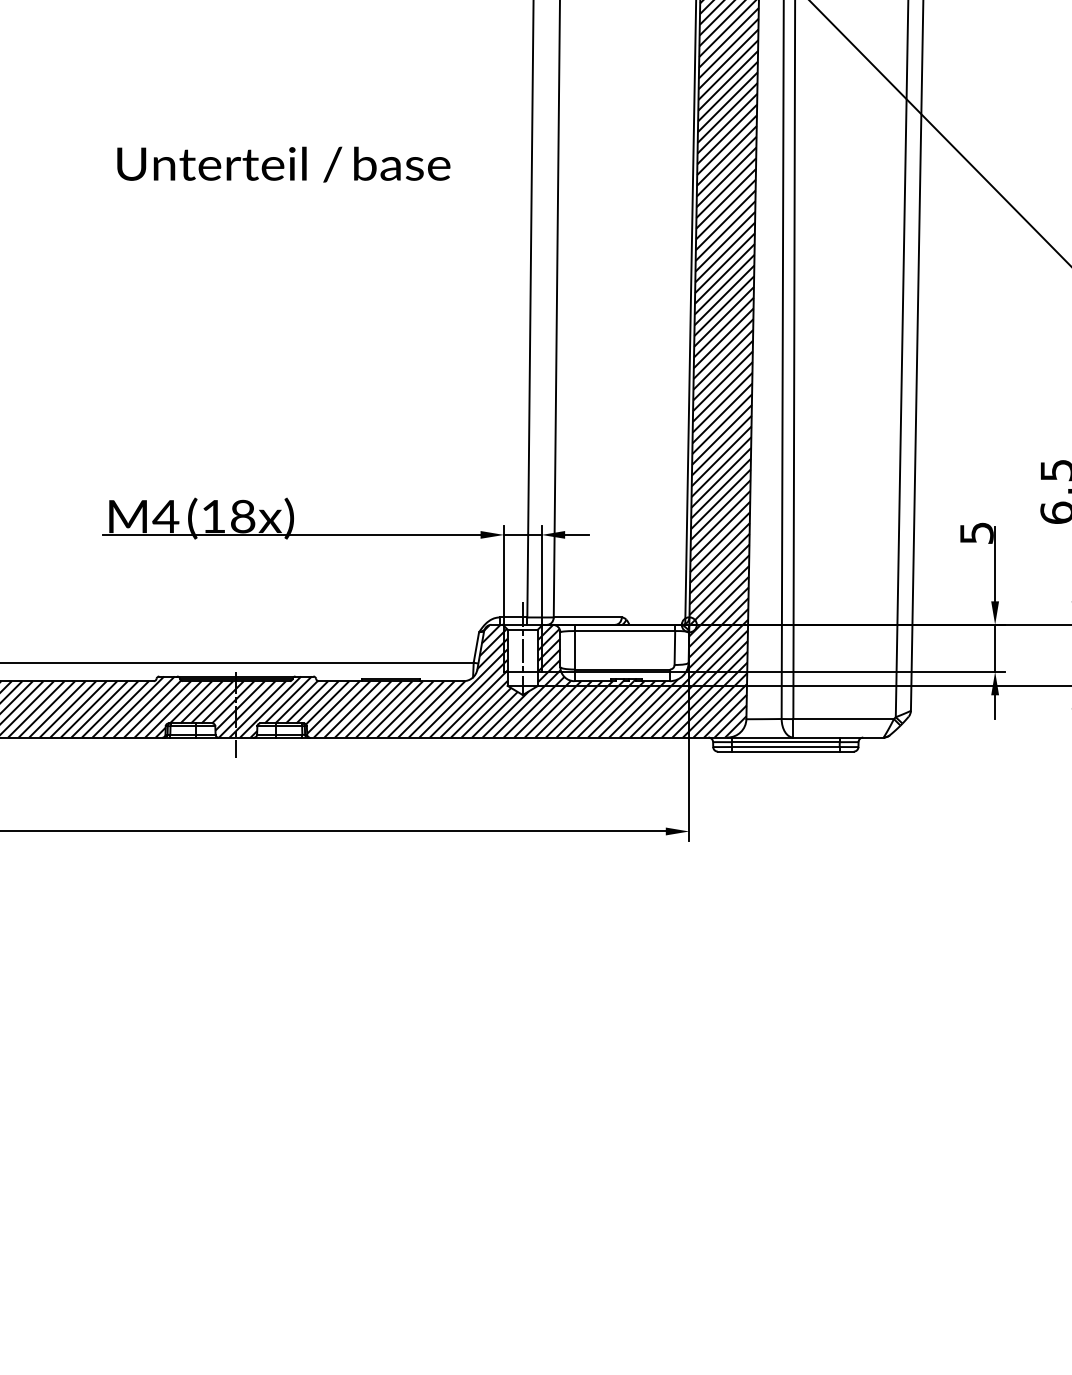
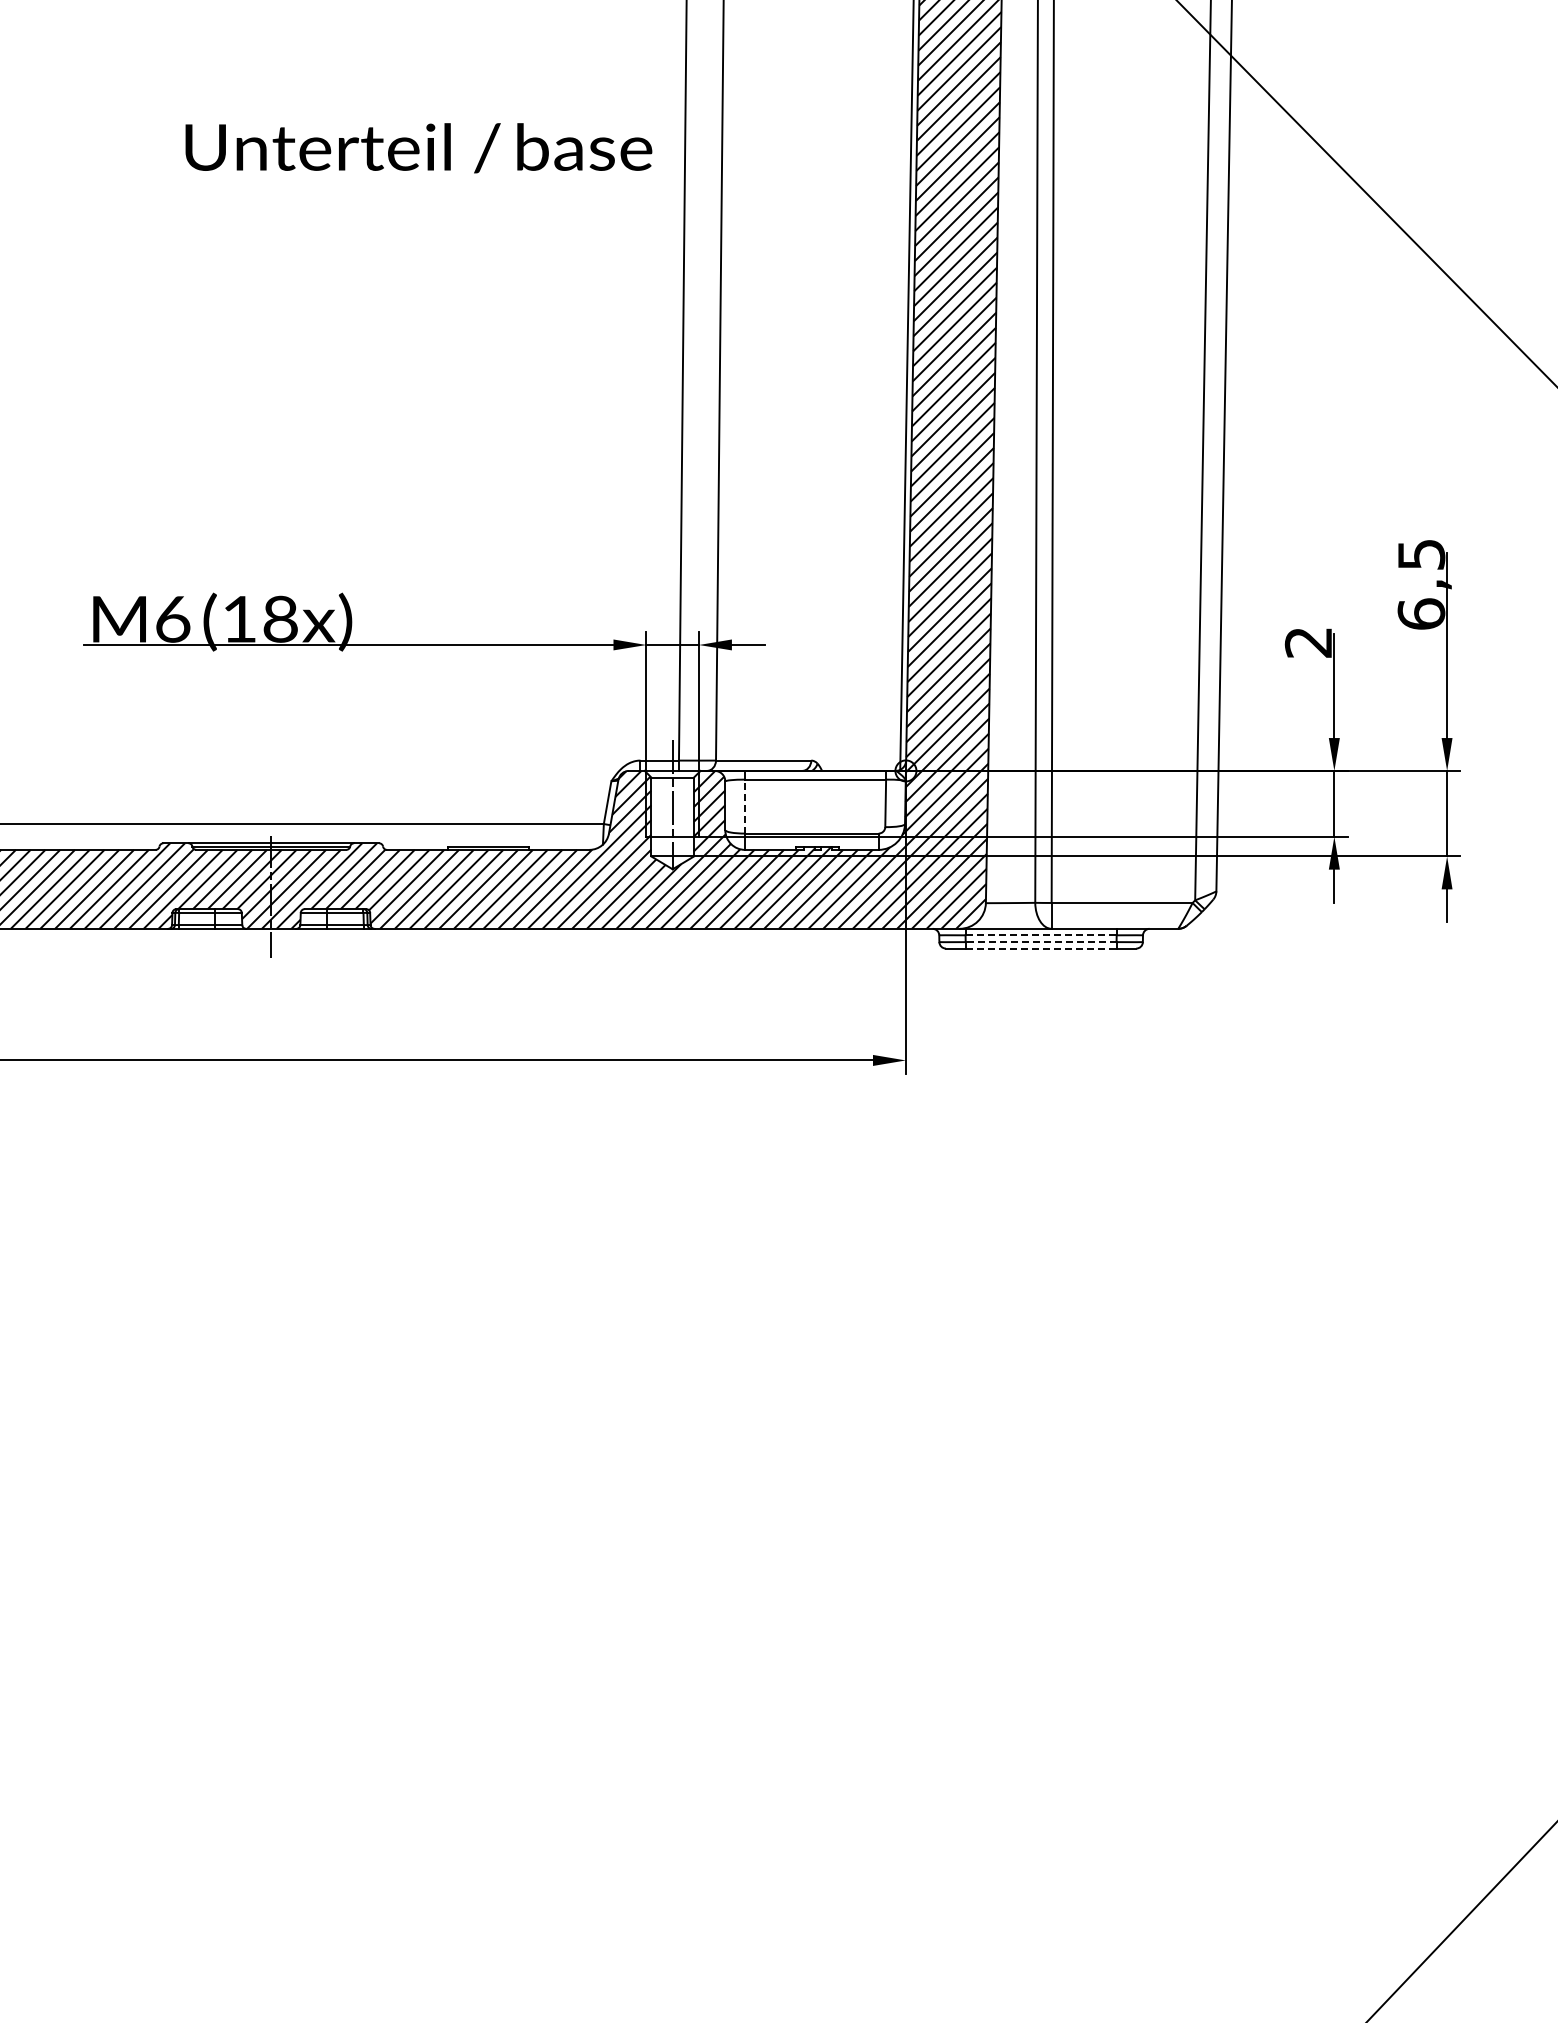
text: (283, 164) -> (418, 148), moved
text: (165, 516) -> (172, 619), M4 -> M6
text: (976, 533) -> (1308, 642), 5 -> 2
line: (574, 650) -> (745, 806), solid -> dashed
line: (786, 742) -> (1041, 935), solid -> dashed
line: (785, 747) -> (1040, 942), solid -> dashed
line: (786, 751) -> (1041, 948), solid -> dashed

